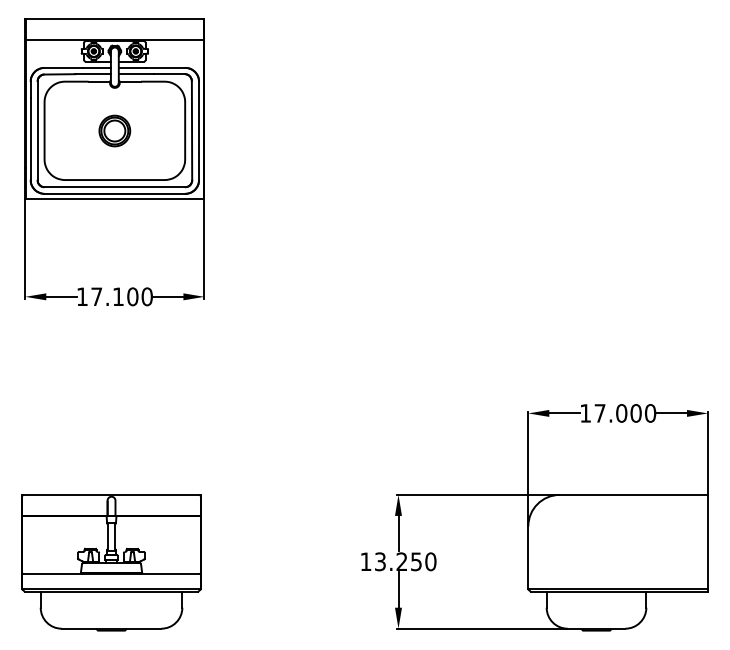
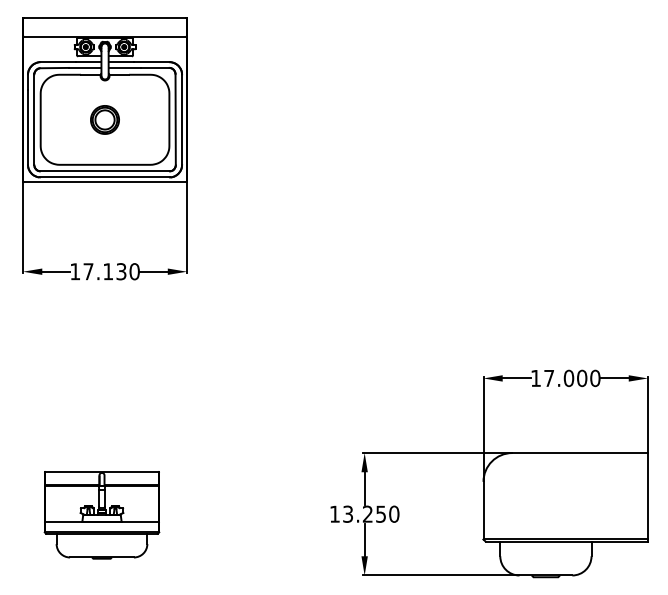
text: (132, 296) -> (121, 271), 17.100 -> 17.130
part: (110, 563) -> (101, 515), size x0.7

